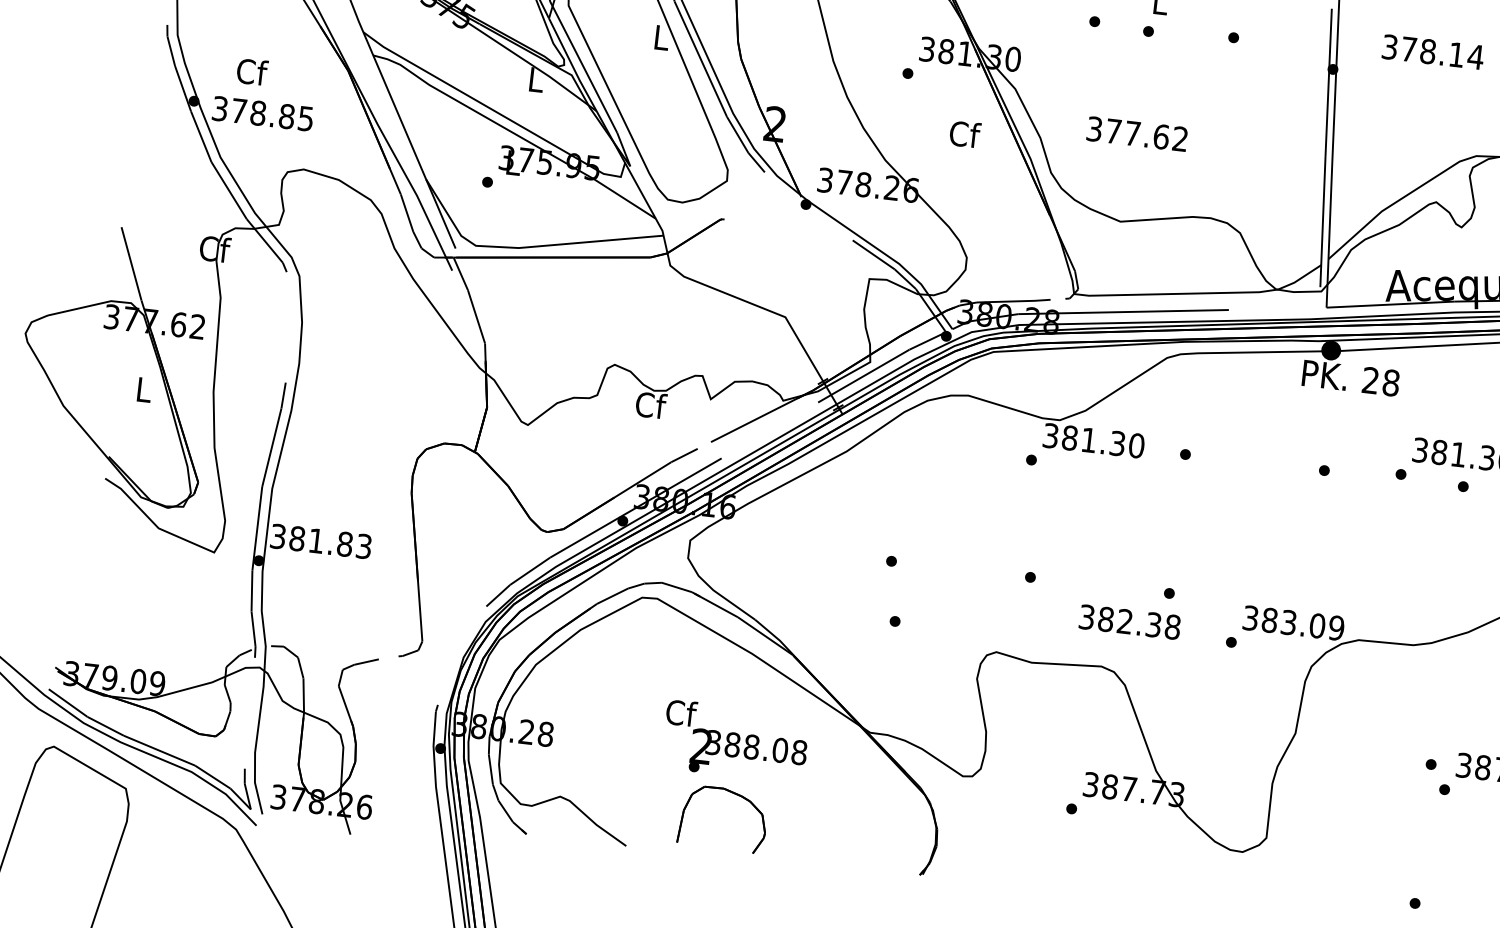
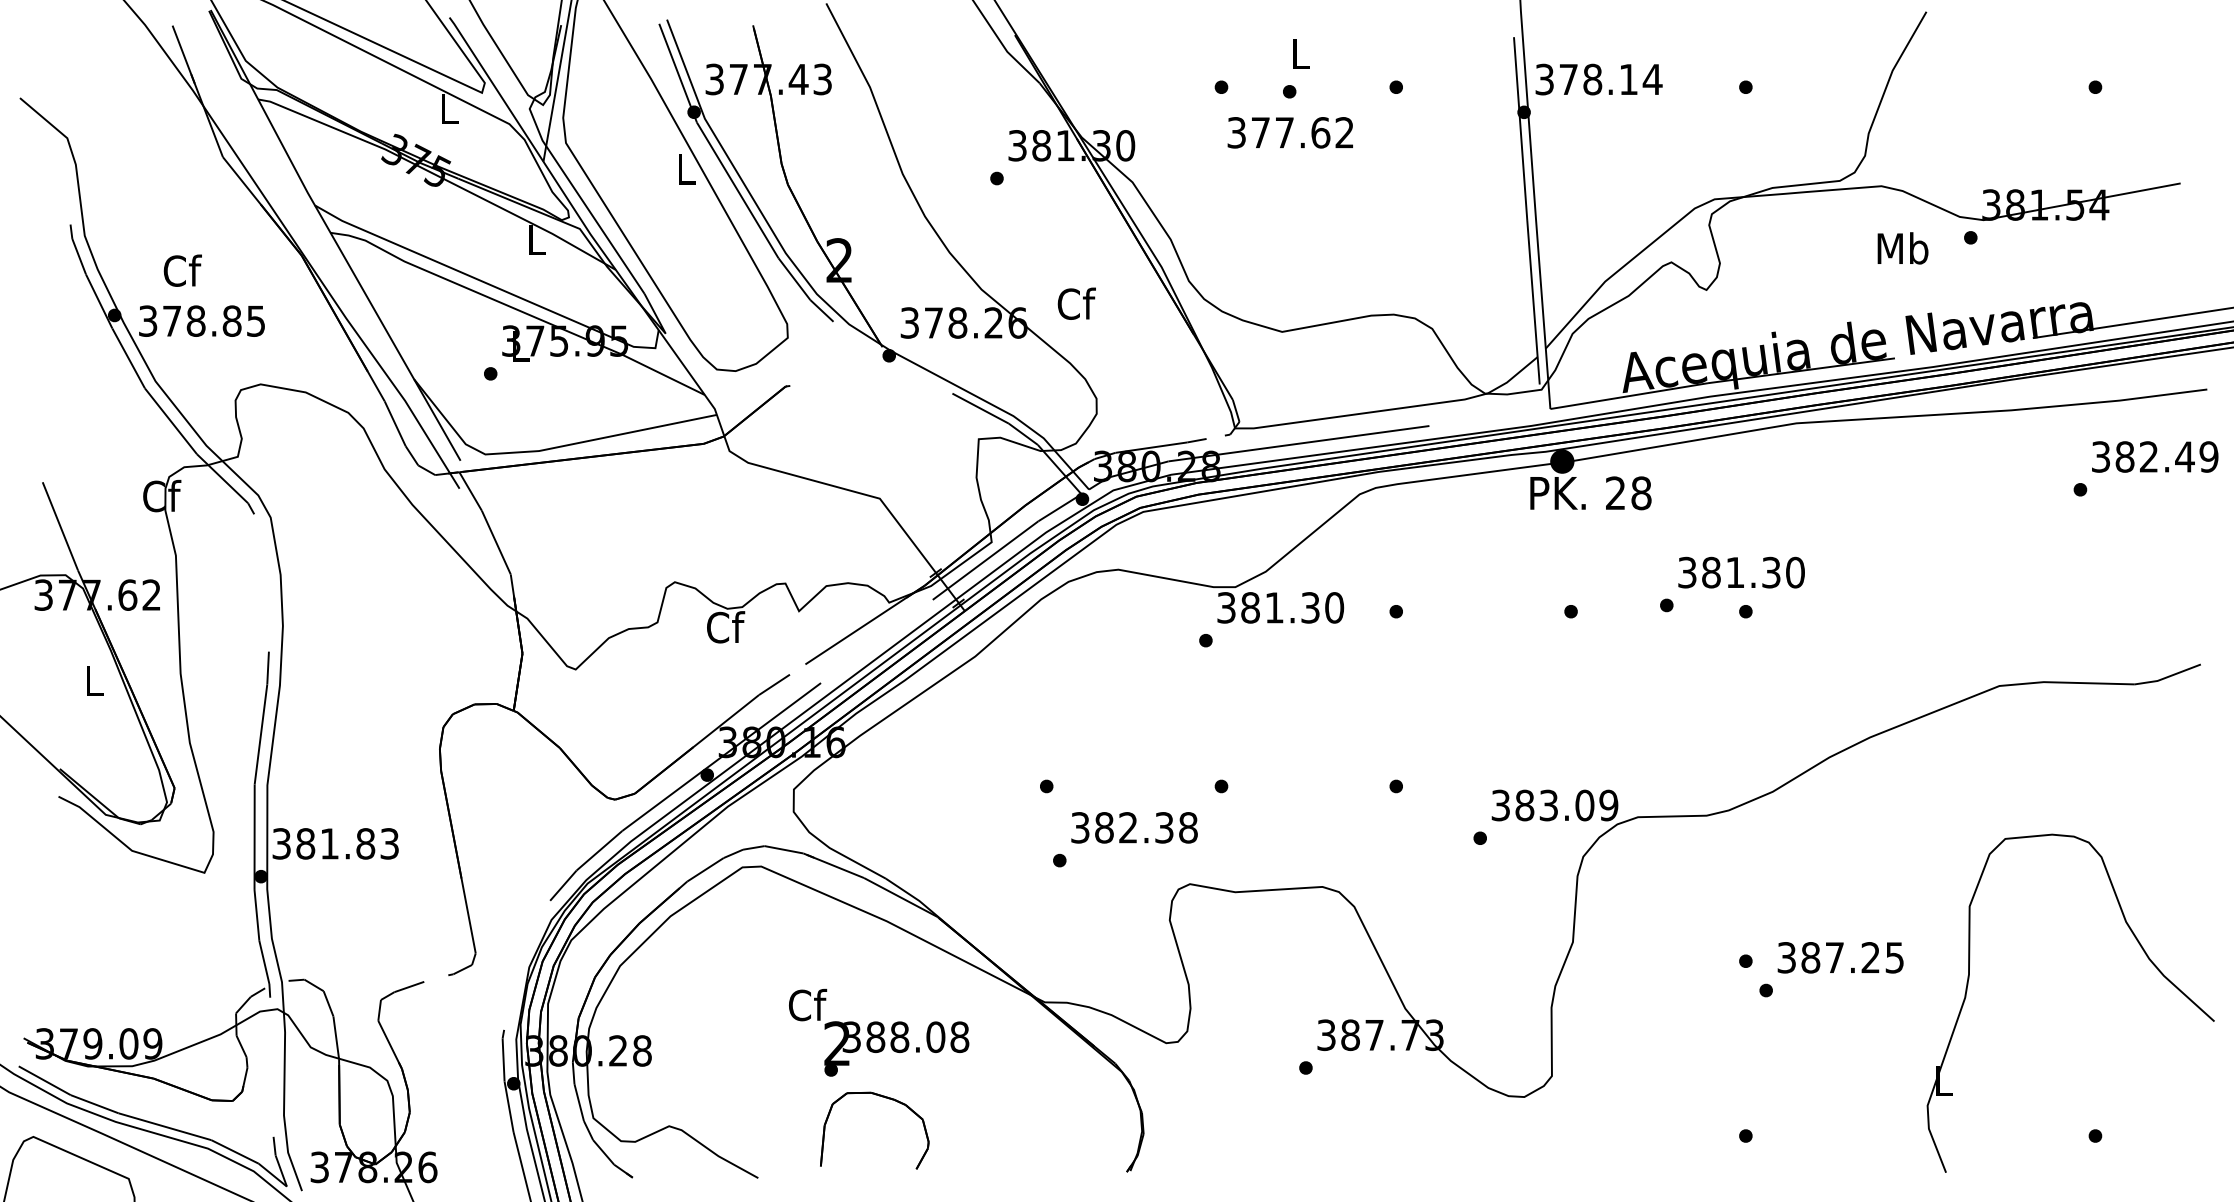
text: (1432, 52) -> (1598, 79), moved
text: (1136, 133) -> (1289, 132), moved
text: (964, 134) -> (1076, 303), moved
text: (1130, 621) -> (1134, 827), moved

